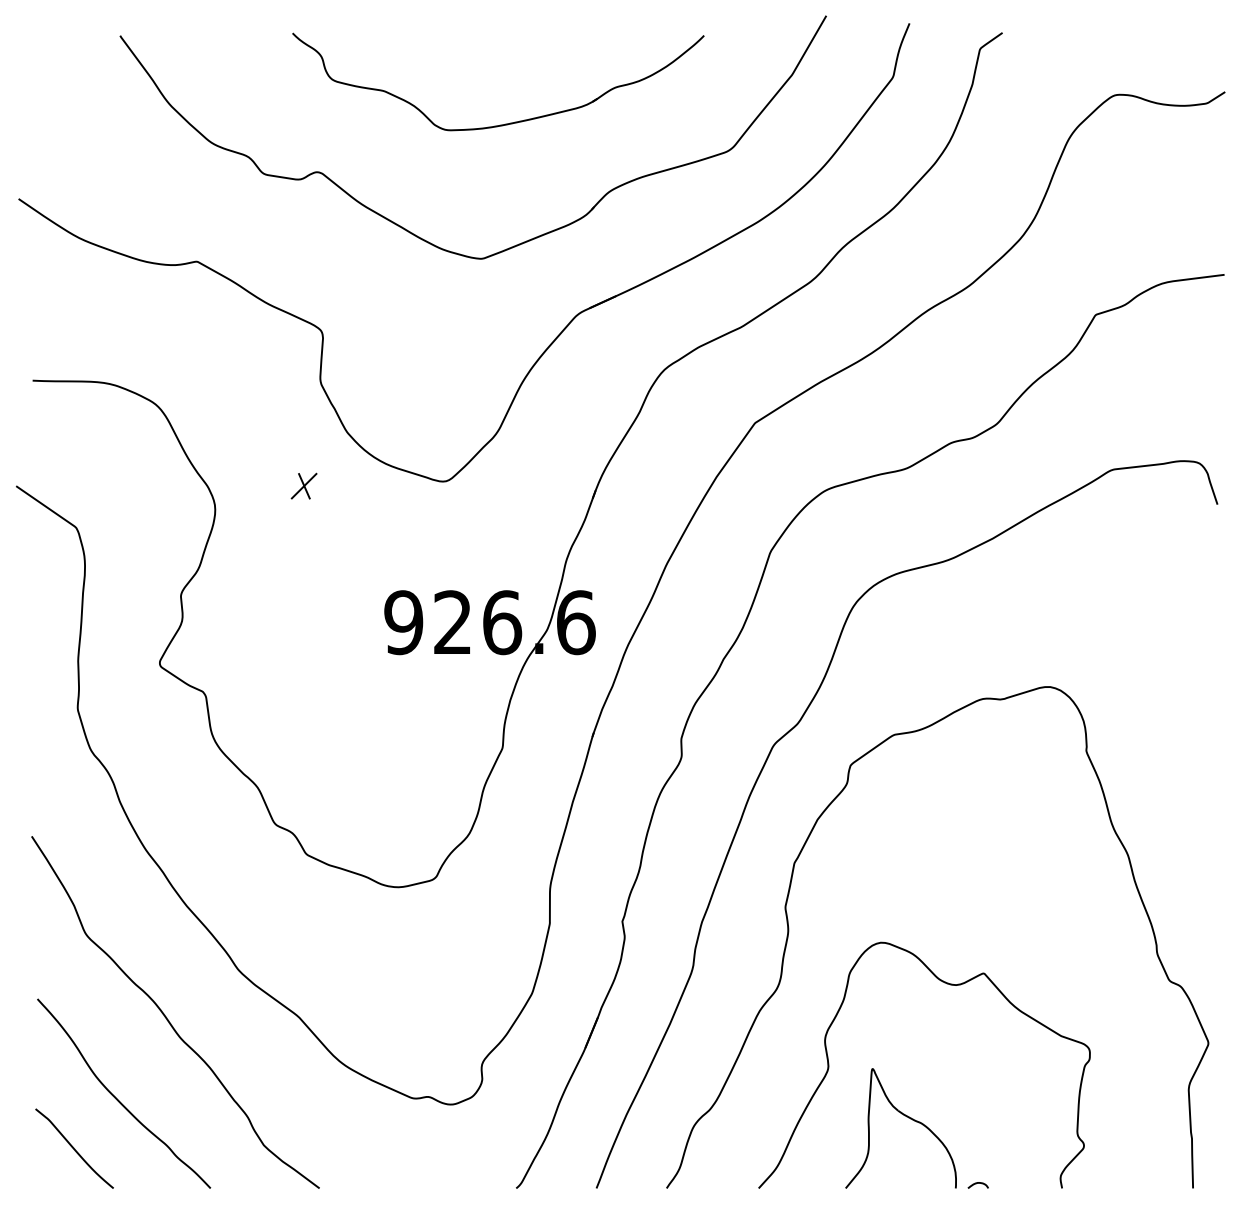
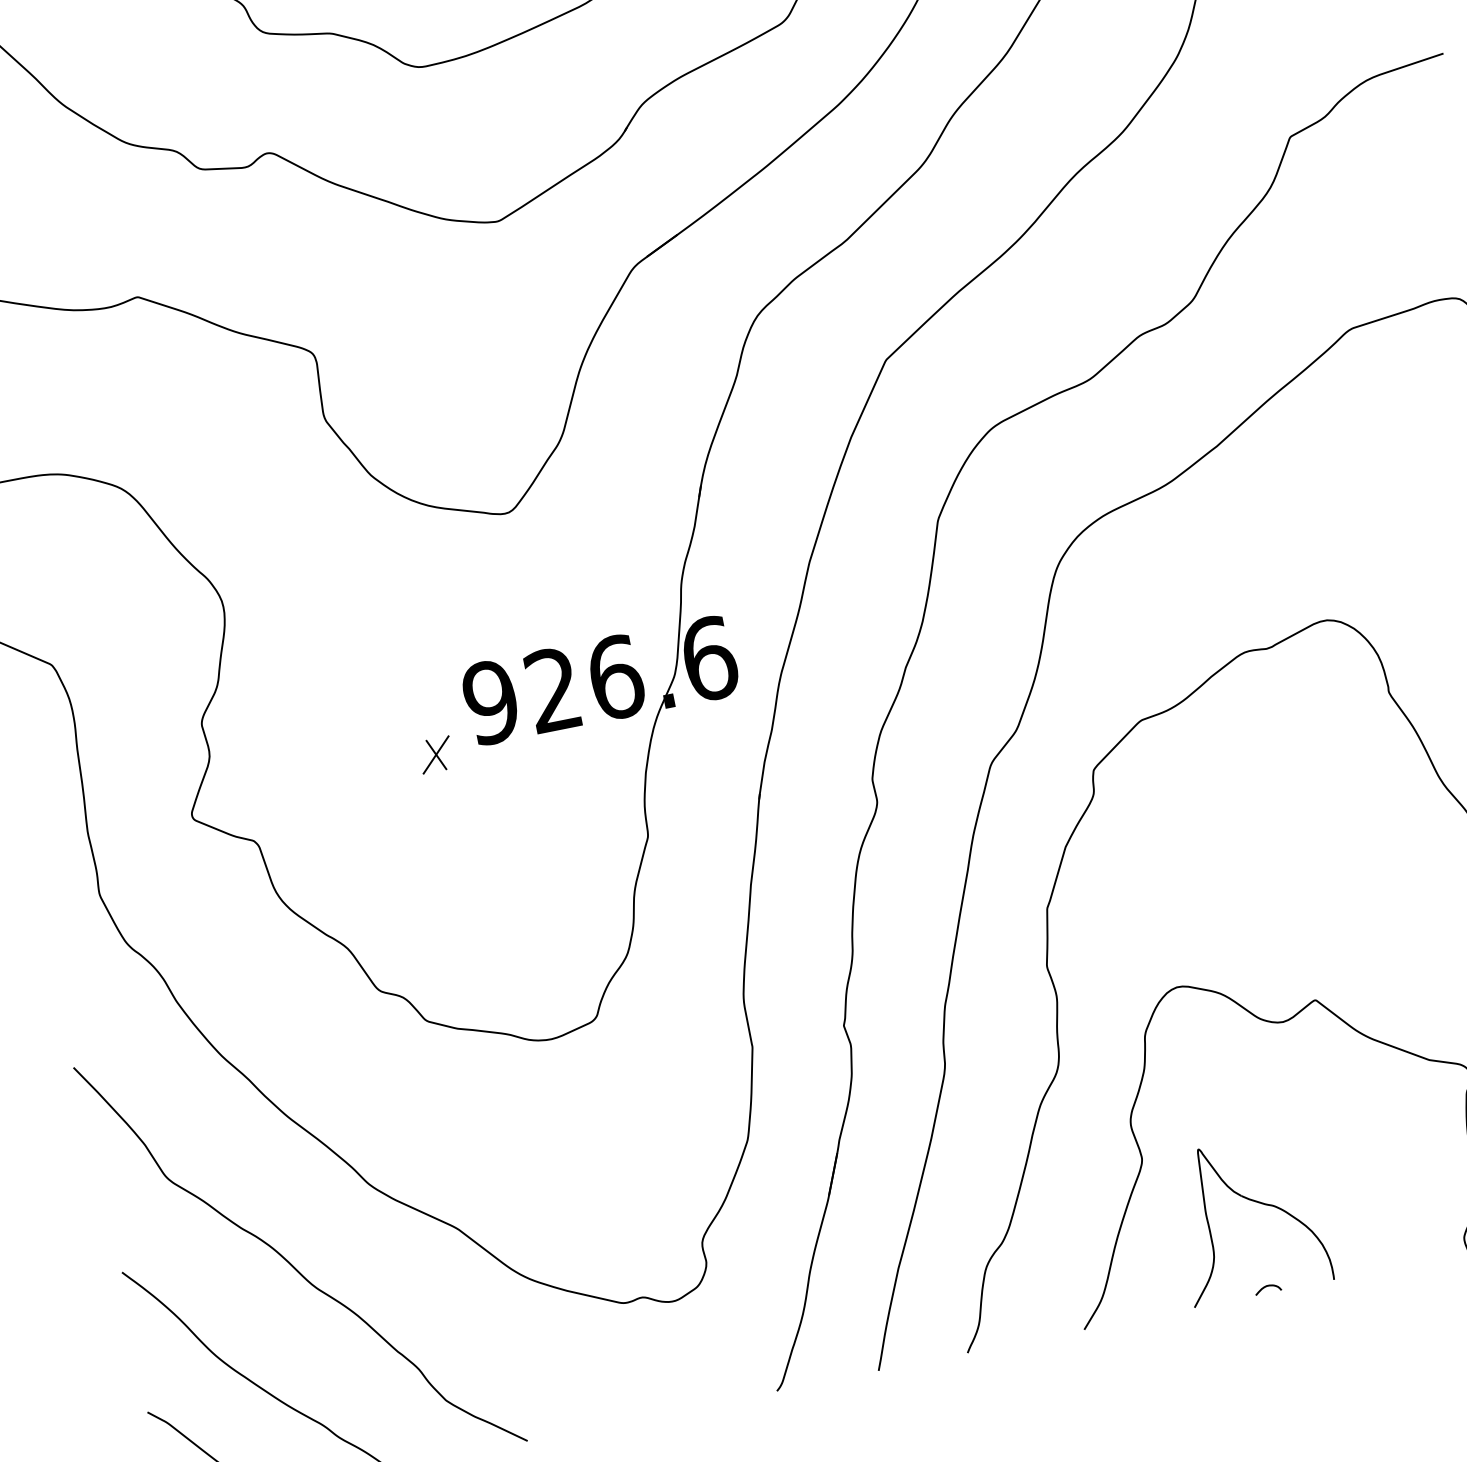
part: (303, 485) -> (435, 754), moved
curve: (976, 1184) -> (1265, 1288), moved

